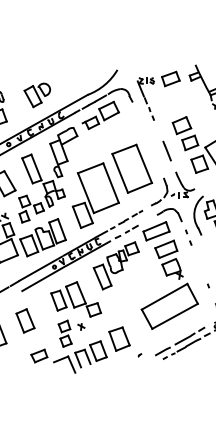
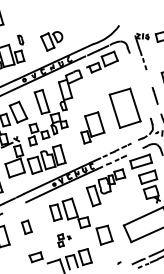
part: (95, 195) -> (93, 128), size x0.6
part: (25, 320) -> (26, 226), size x0.7
part: (71, 333) -> (64, 240), size x0.6
part: (119, 338) -> (104, 234), moved

